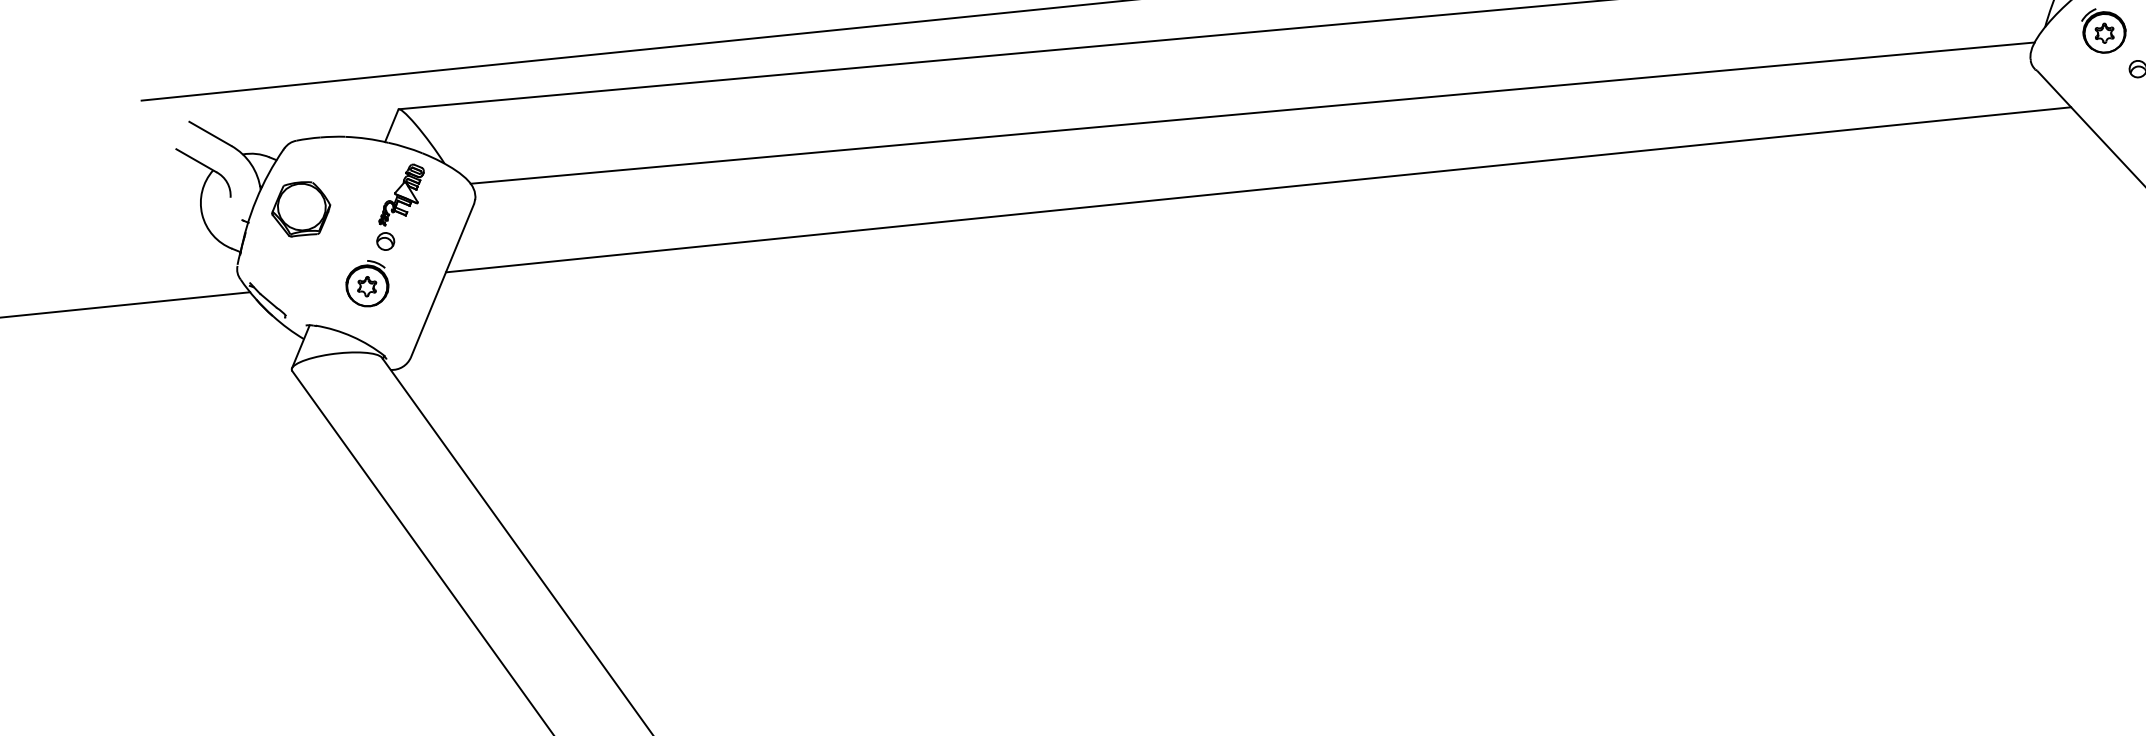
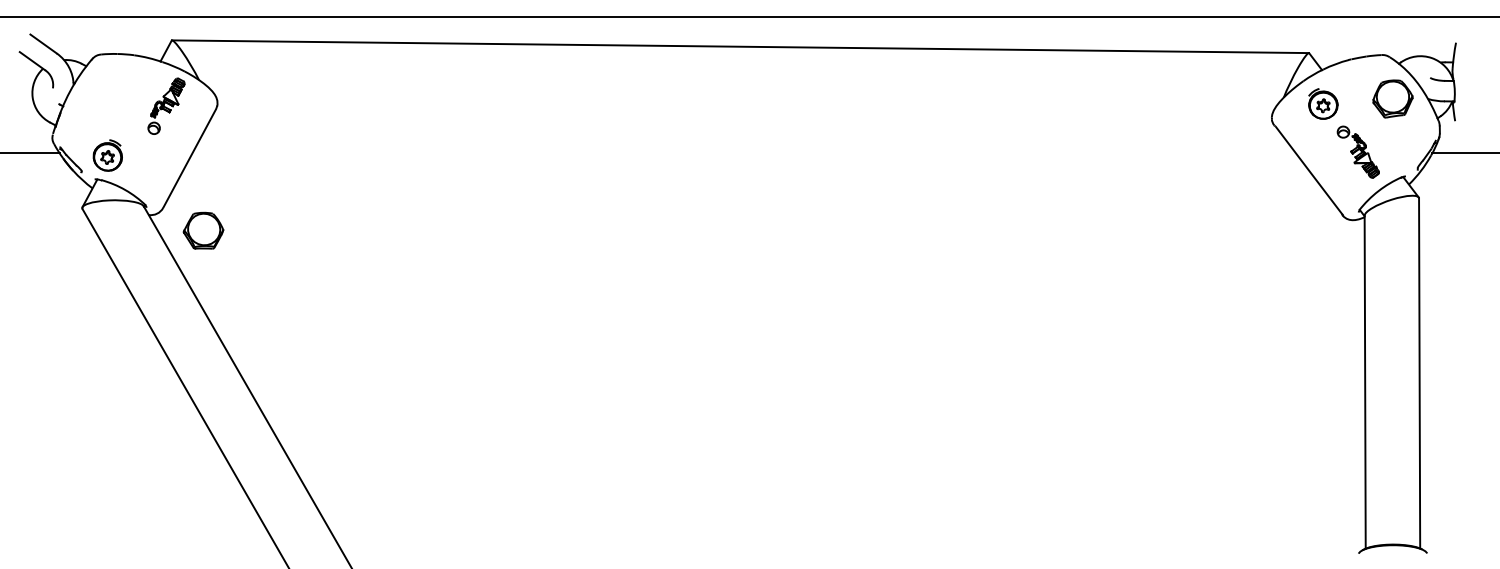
line: (1252, 113) -> (745, 101), removed
line: (1257, 190) -> (743, 153), removed
part: (301, 208) -> (203, 230), moved
part: (366, 283) -> (107, 155), moved

